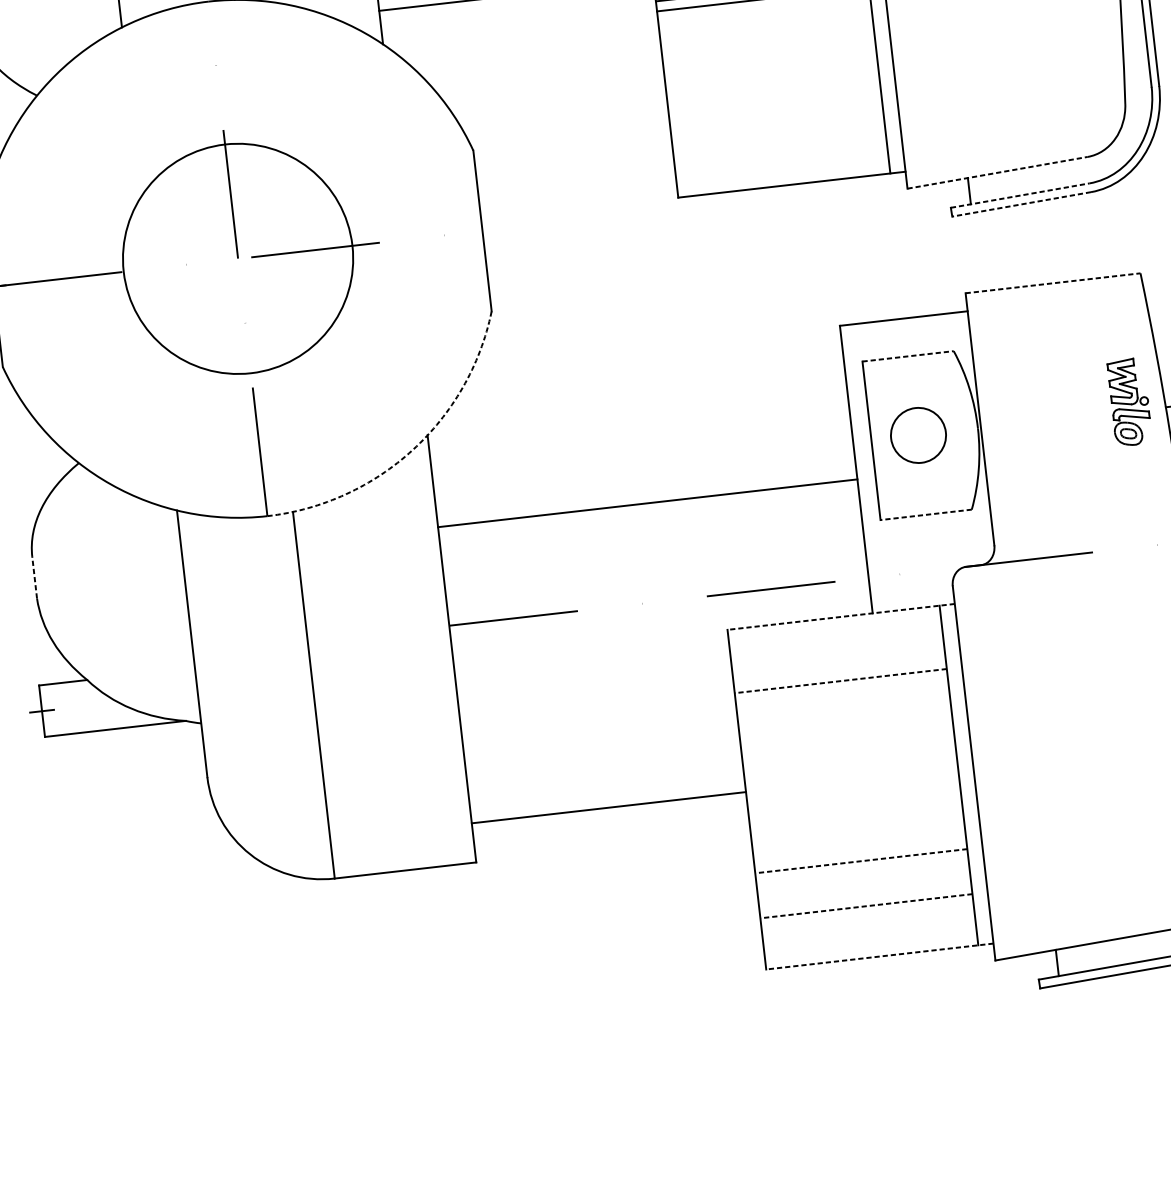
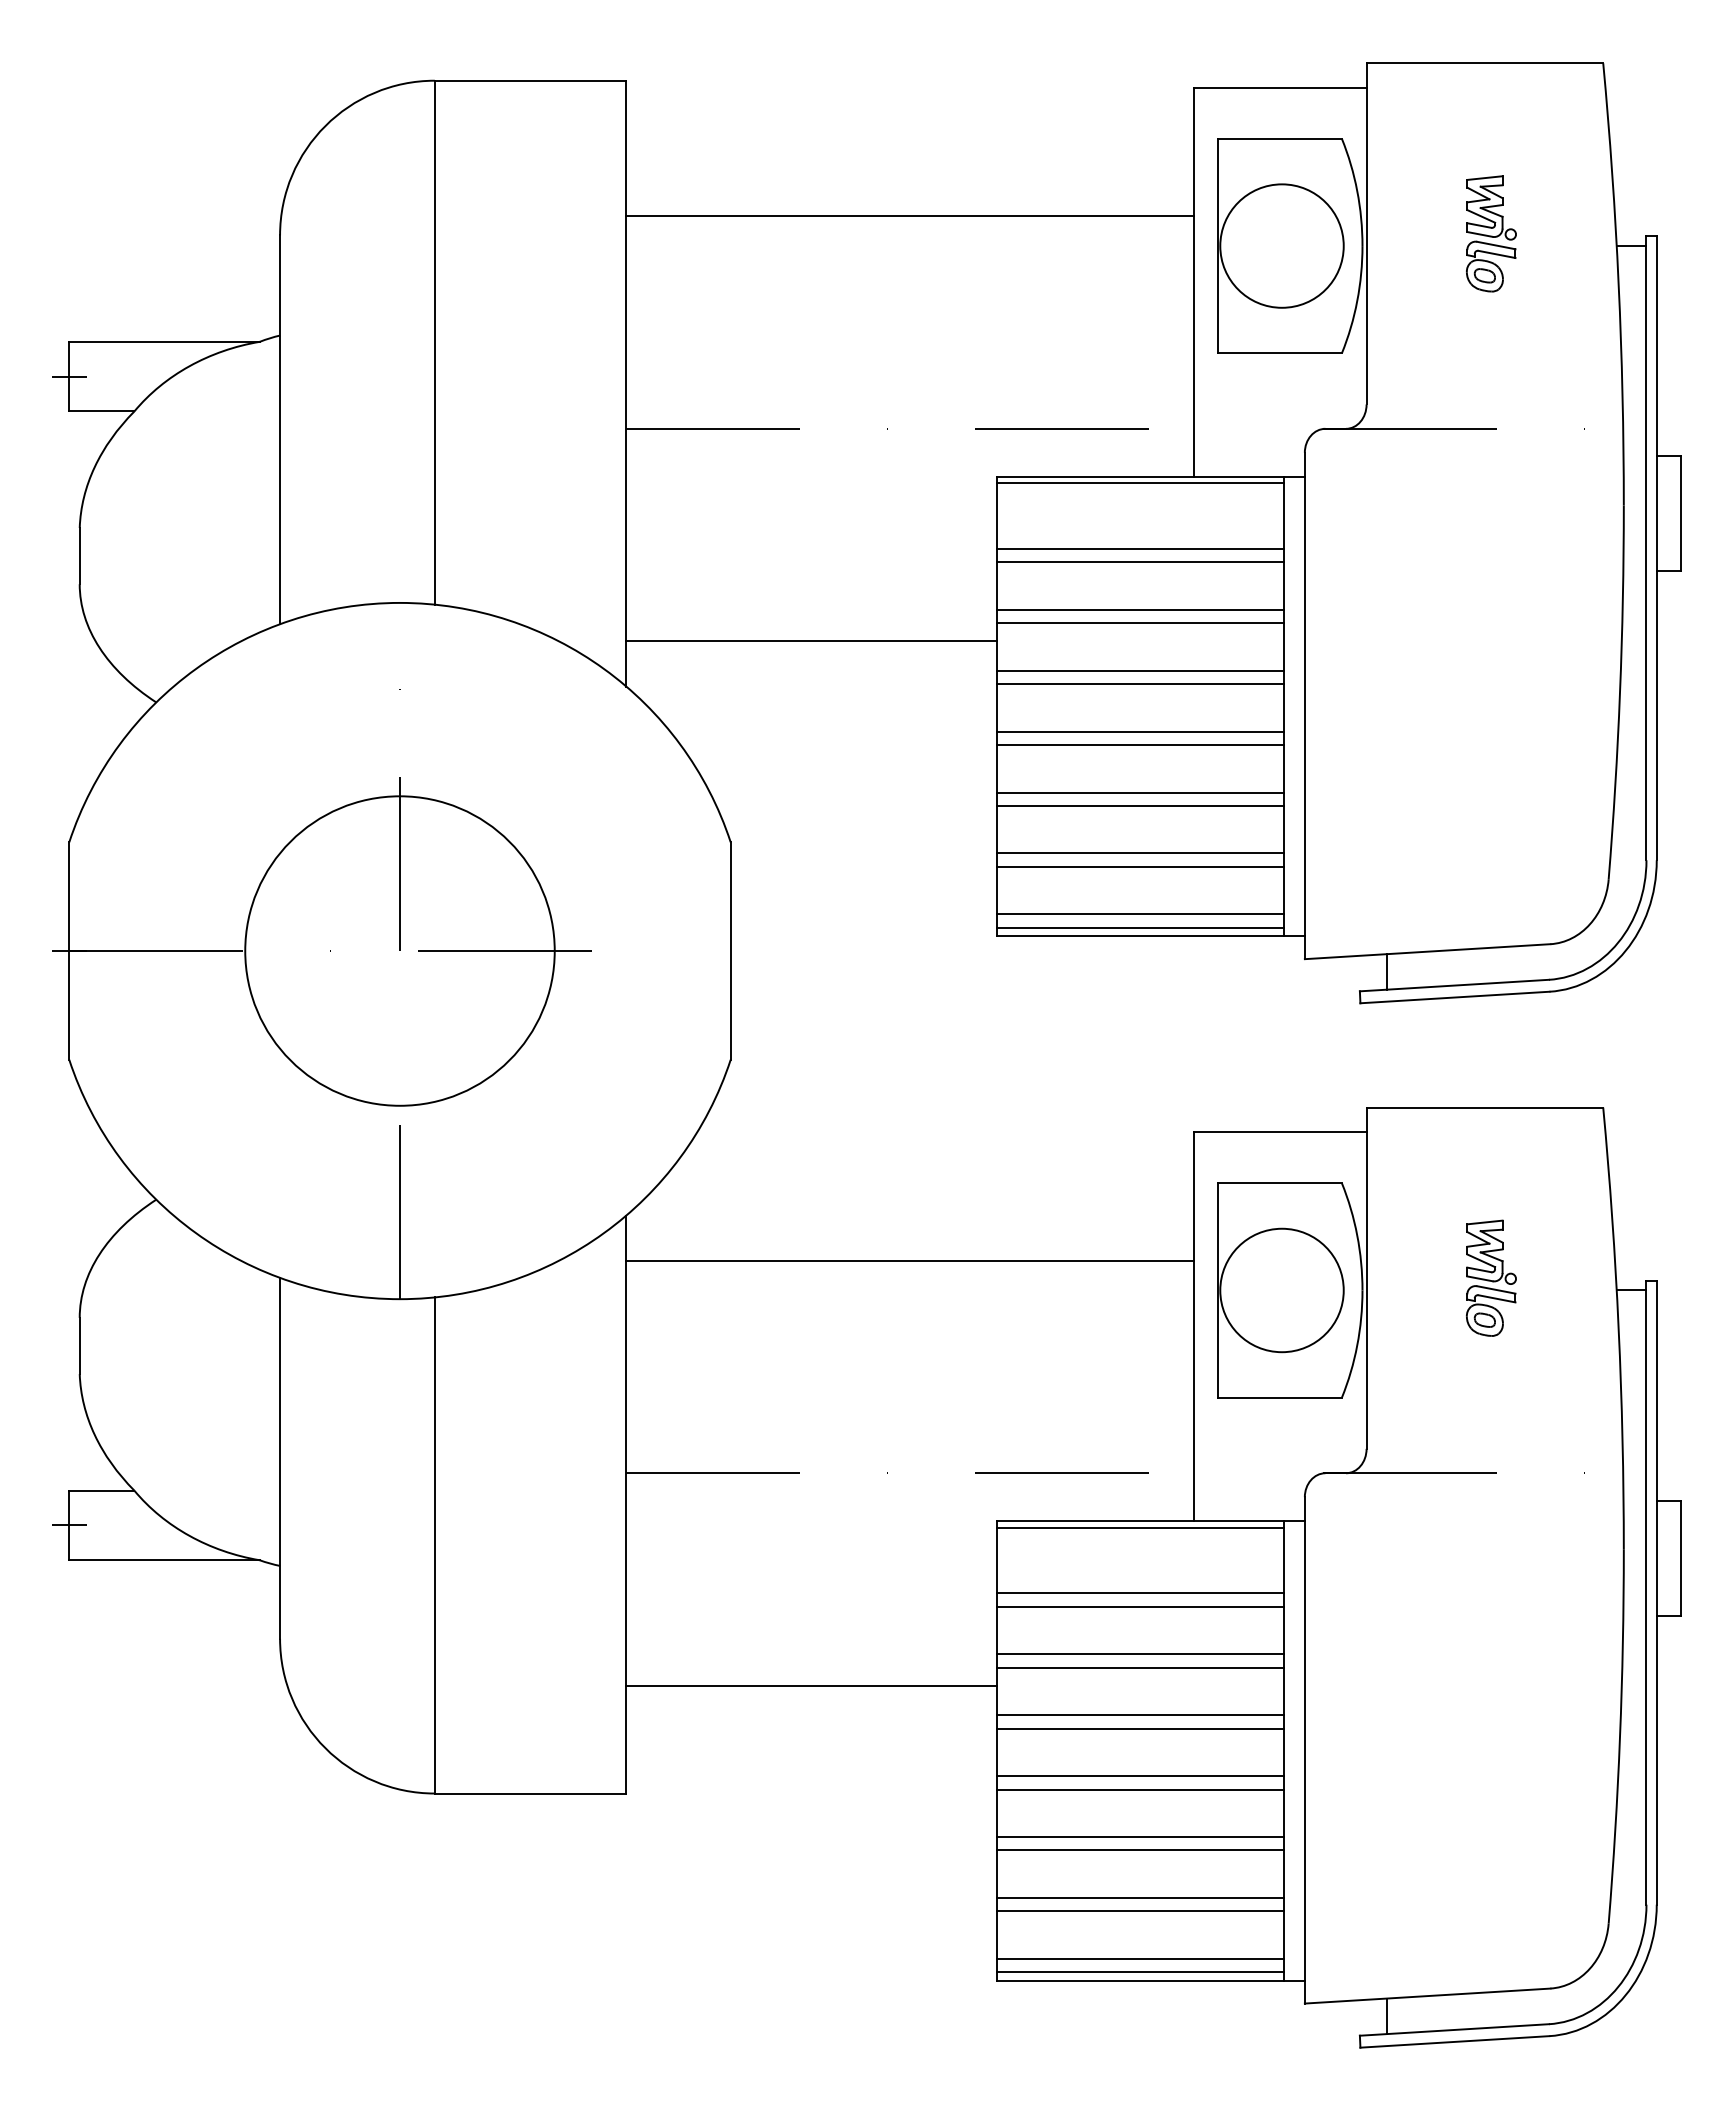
line: (766, 34) -> (1140, 731), added
line: (768, 44) -> (1140, 745), added
line: (772, 79) -> (1140, 792), added
line: (773, 89) -> (1140, 806), added
line: (777, 124) -> (1140, 853), added
line: (778, 134) -> (1140, 867), added
line: (782, 169) -> (1140, 914), added
line: (998, 172) -> (1428, 951), dashed -> solid
line: (783, 179) -> (1140, 927), added
line: (1020, 195) -> (1454, 985), dashed -> solid
line: (1021, 204) -> (1454, 997), dashed -> solid
line: (1053, 283) -> (1485, 1107), dashed -> solid
line: (908, 356) -> (1280, 1183), dashed -> solid
part: (1129, 401) -> (1491, 1277), moved
circle: (918, 435) -> (1281, 1290), size x1.67
arc: (413, 450) -> (604, 1233), dashed -> solid
line: (647, 503) -> (909, 1260), moved
line: (926, 514) -> (1280, 1397), dashed -> solid
line: (34, 577) -> (79, 1345), dashed -> solid
line: (841, 617) -> (1151, 1521), dashed -> solid
line: (833, 622) -> (1140, 1527), added
line: (839, 671) -> (1140, 1593), added
line: (840, 680) -> (1140, 1606), dashed -> solid
line: (844, 716) -> (1140, 1654), added
line: (845, 725) -> (1140, 1667), added
line: (849, 761) -> (1140, 1715), added
line: (850, 771) -> (1140, 1728), added
line: (854, 806) -> (1140, 1776), added
line: (608, 807) -> (811, 1685), moved
line: (855, 816) -> (1140, 1789), added
line: (859, 850) -> (1140, 1836), added
line: (861, 861) -> (1140, 1850), dashed -> solid
line: (865, 895) -> (1140, 1897), added
line: (866, 906) -> (1140, 1911), dashed -> solid
line: (870, 941) -> (1140, 1958), added
line: (871, 951) -> (1140, 1972), added
line: (880, 956) -> (1151, 1980), dashed -> solid

